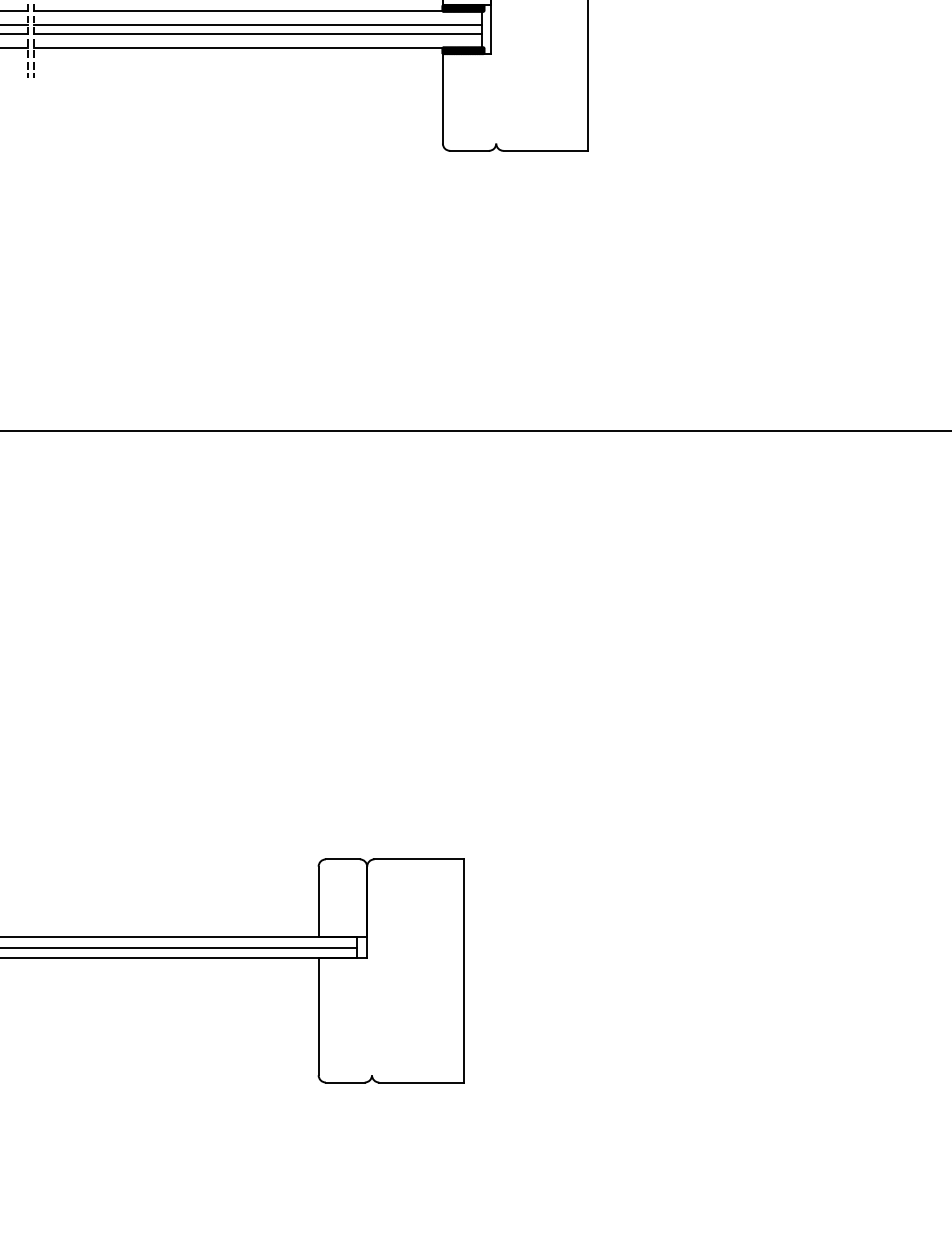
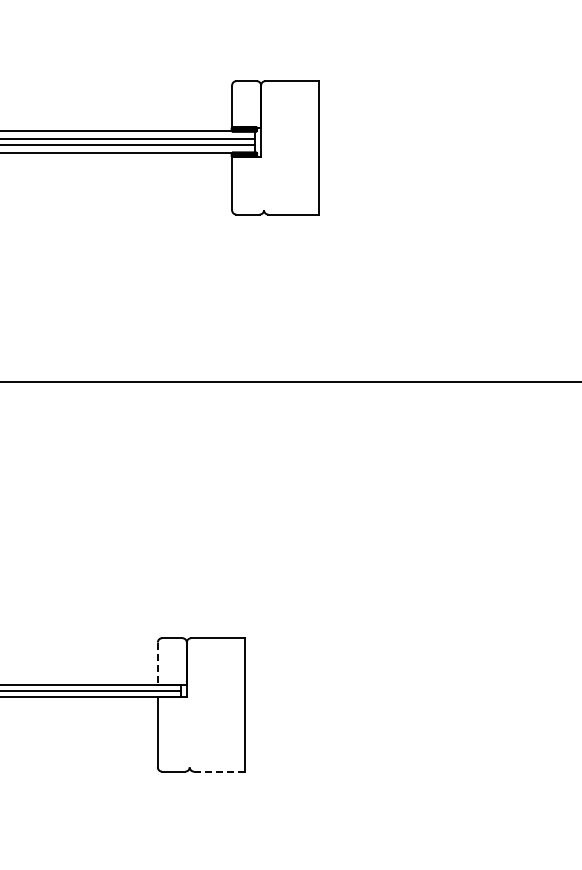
line: (318, 903) -> (157, 664), solid -> dashed
line: (421, 1082) -> (219, 771), solid -> dashed

